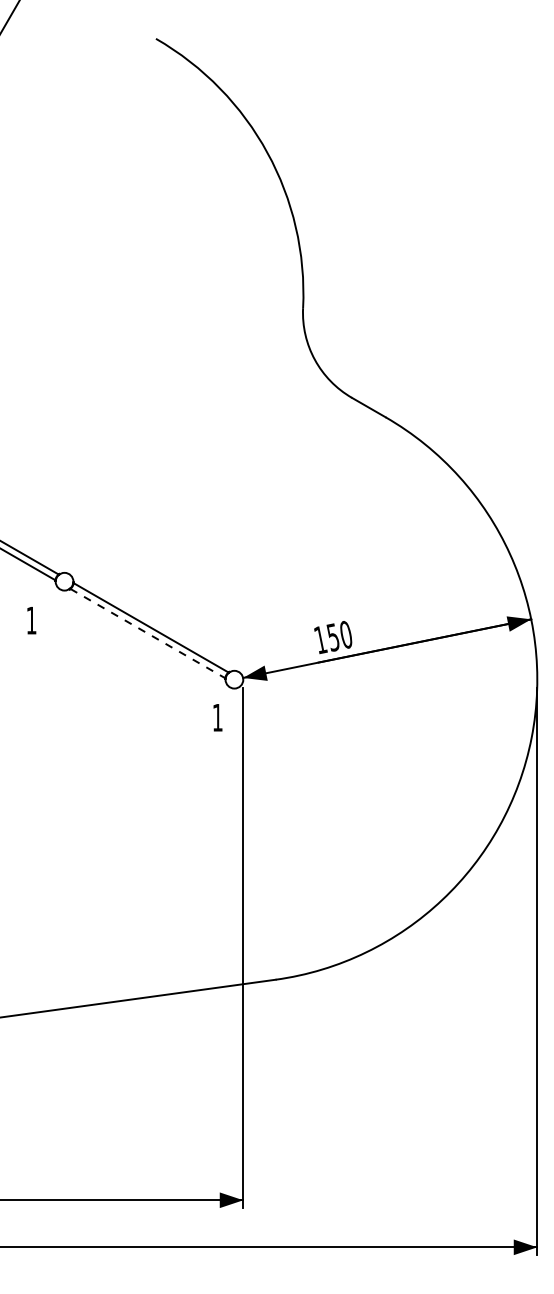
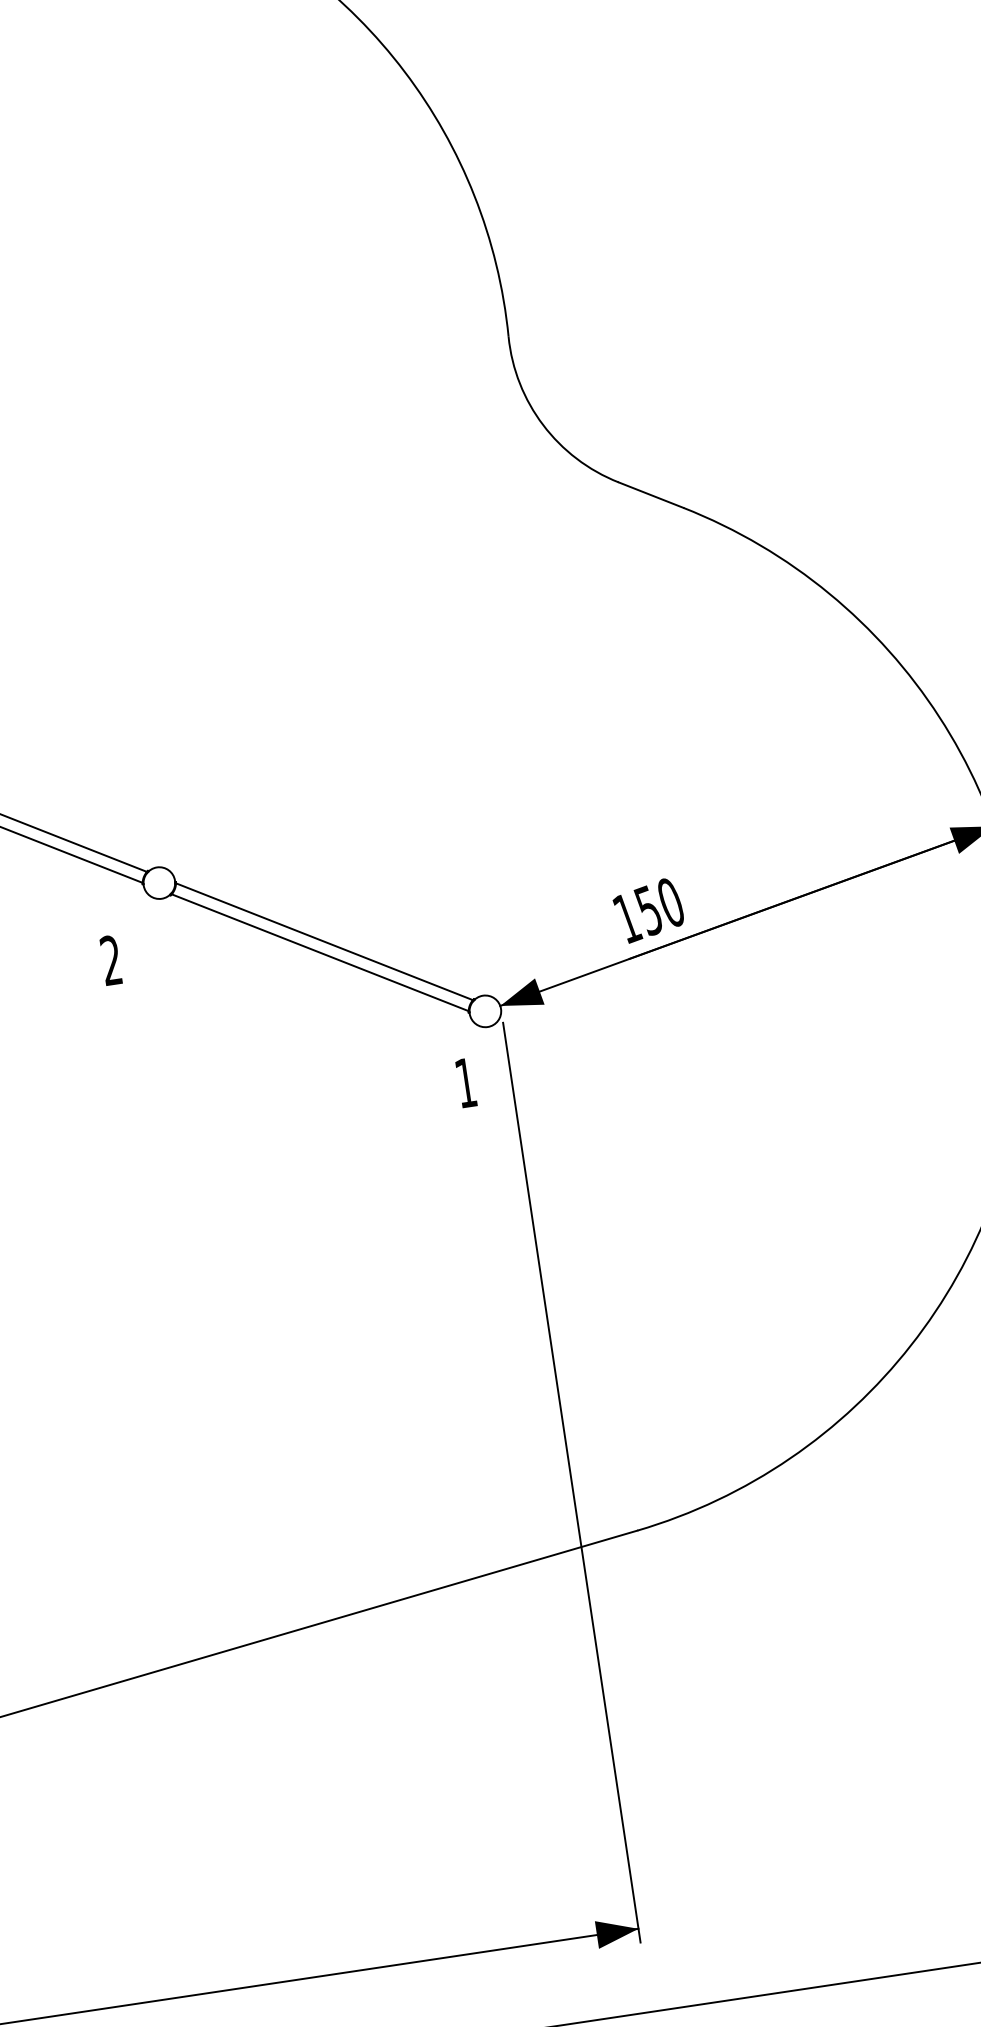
text: (31, 620) -> (111, 960), 1 -> 2
line: (148, 633) -> (321, 952), dashed -> solid

